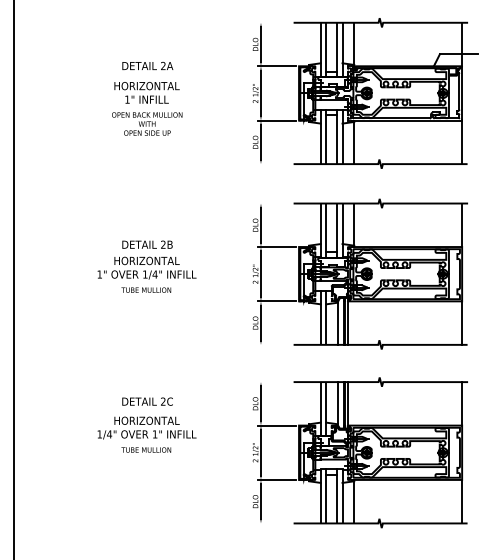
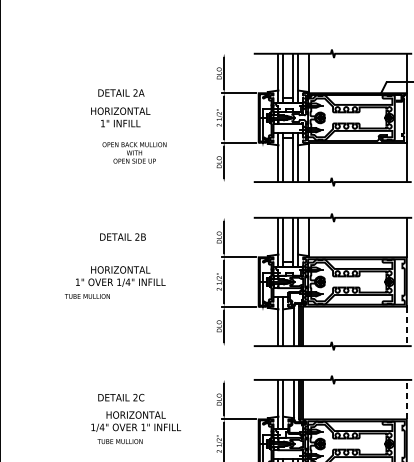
text: (147, 123) -> (134, 152), moved
text: (147, 244) -> (122, 236), moved
text: (146, 289) -> (87, 295), moved
line: (462, 323) -> (407, 326), solid -> dashed
line: (462, 403) -> (407, 399), solid -> dashed
text: (146, 427) -> (135, 421), moved

